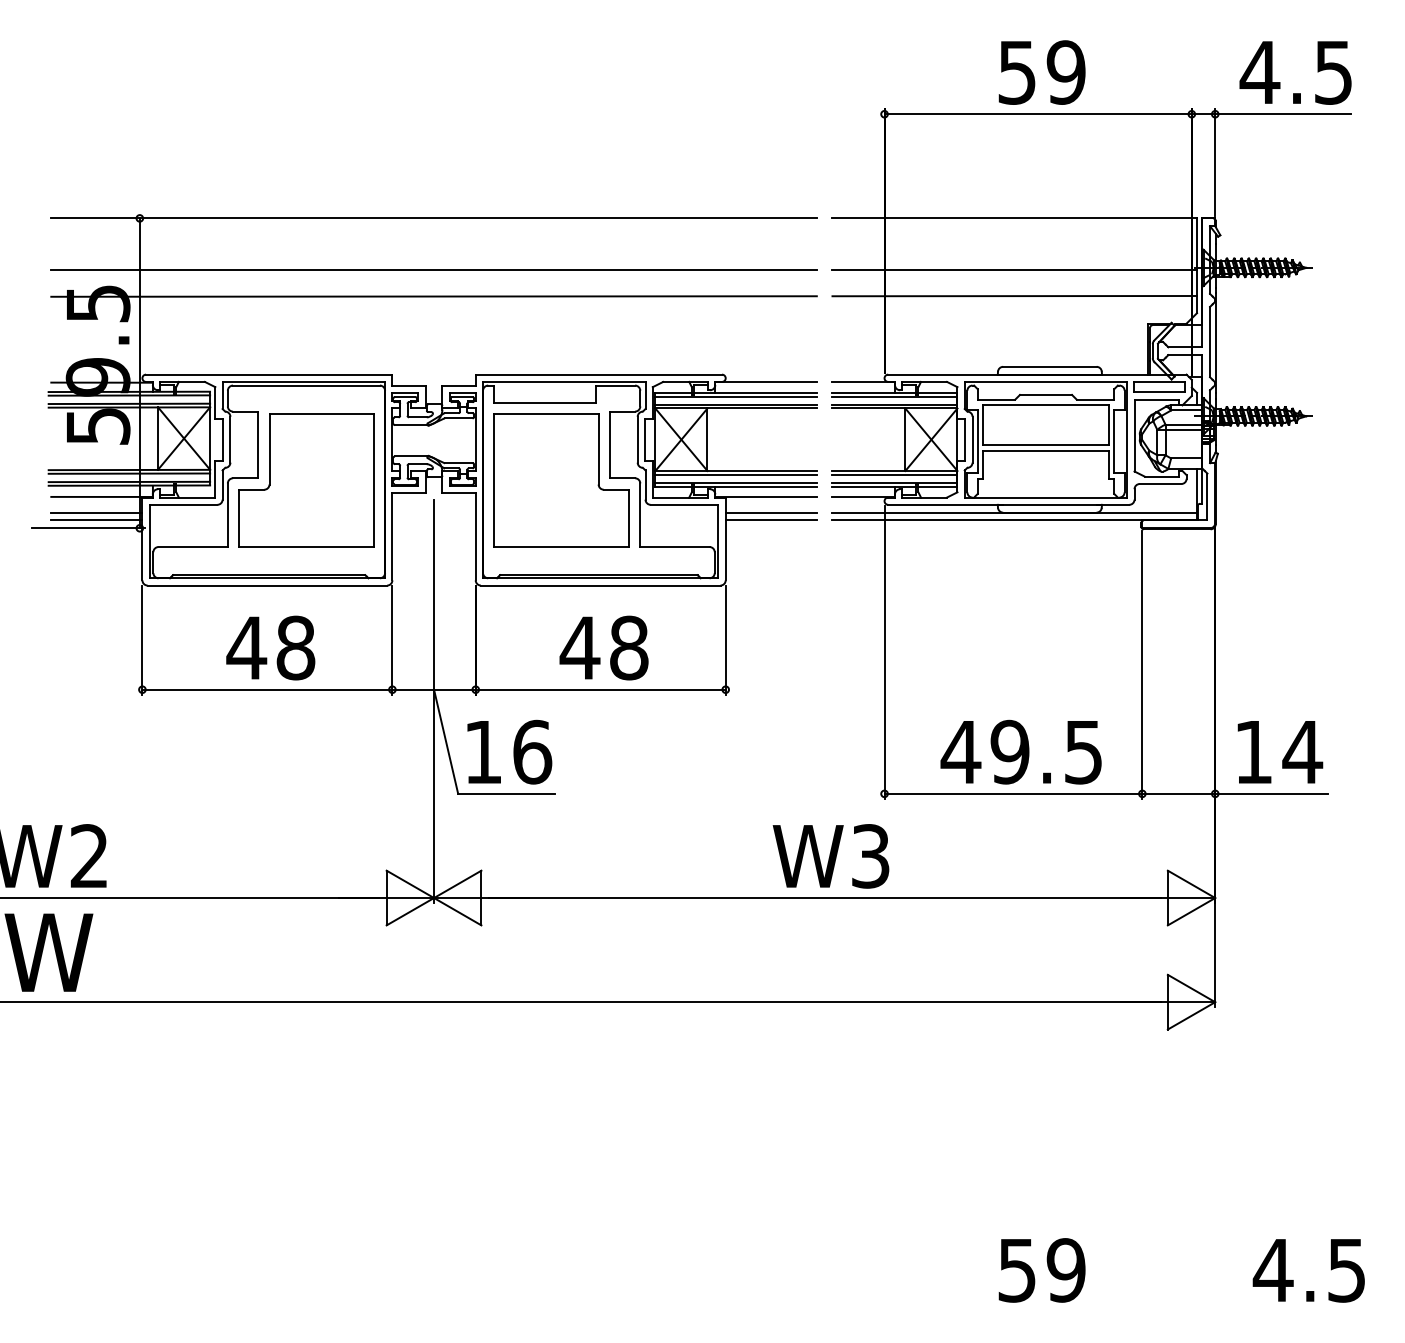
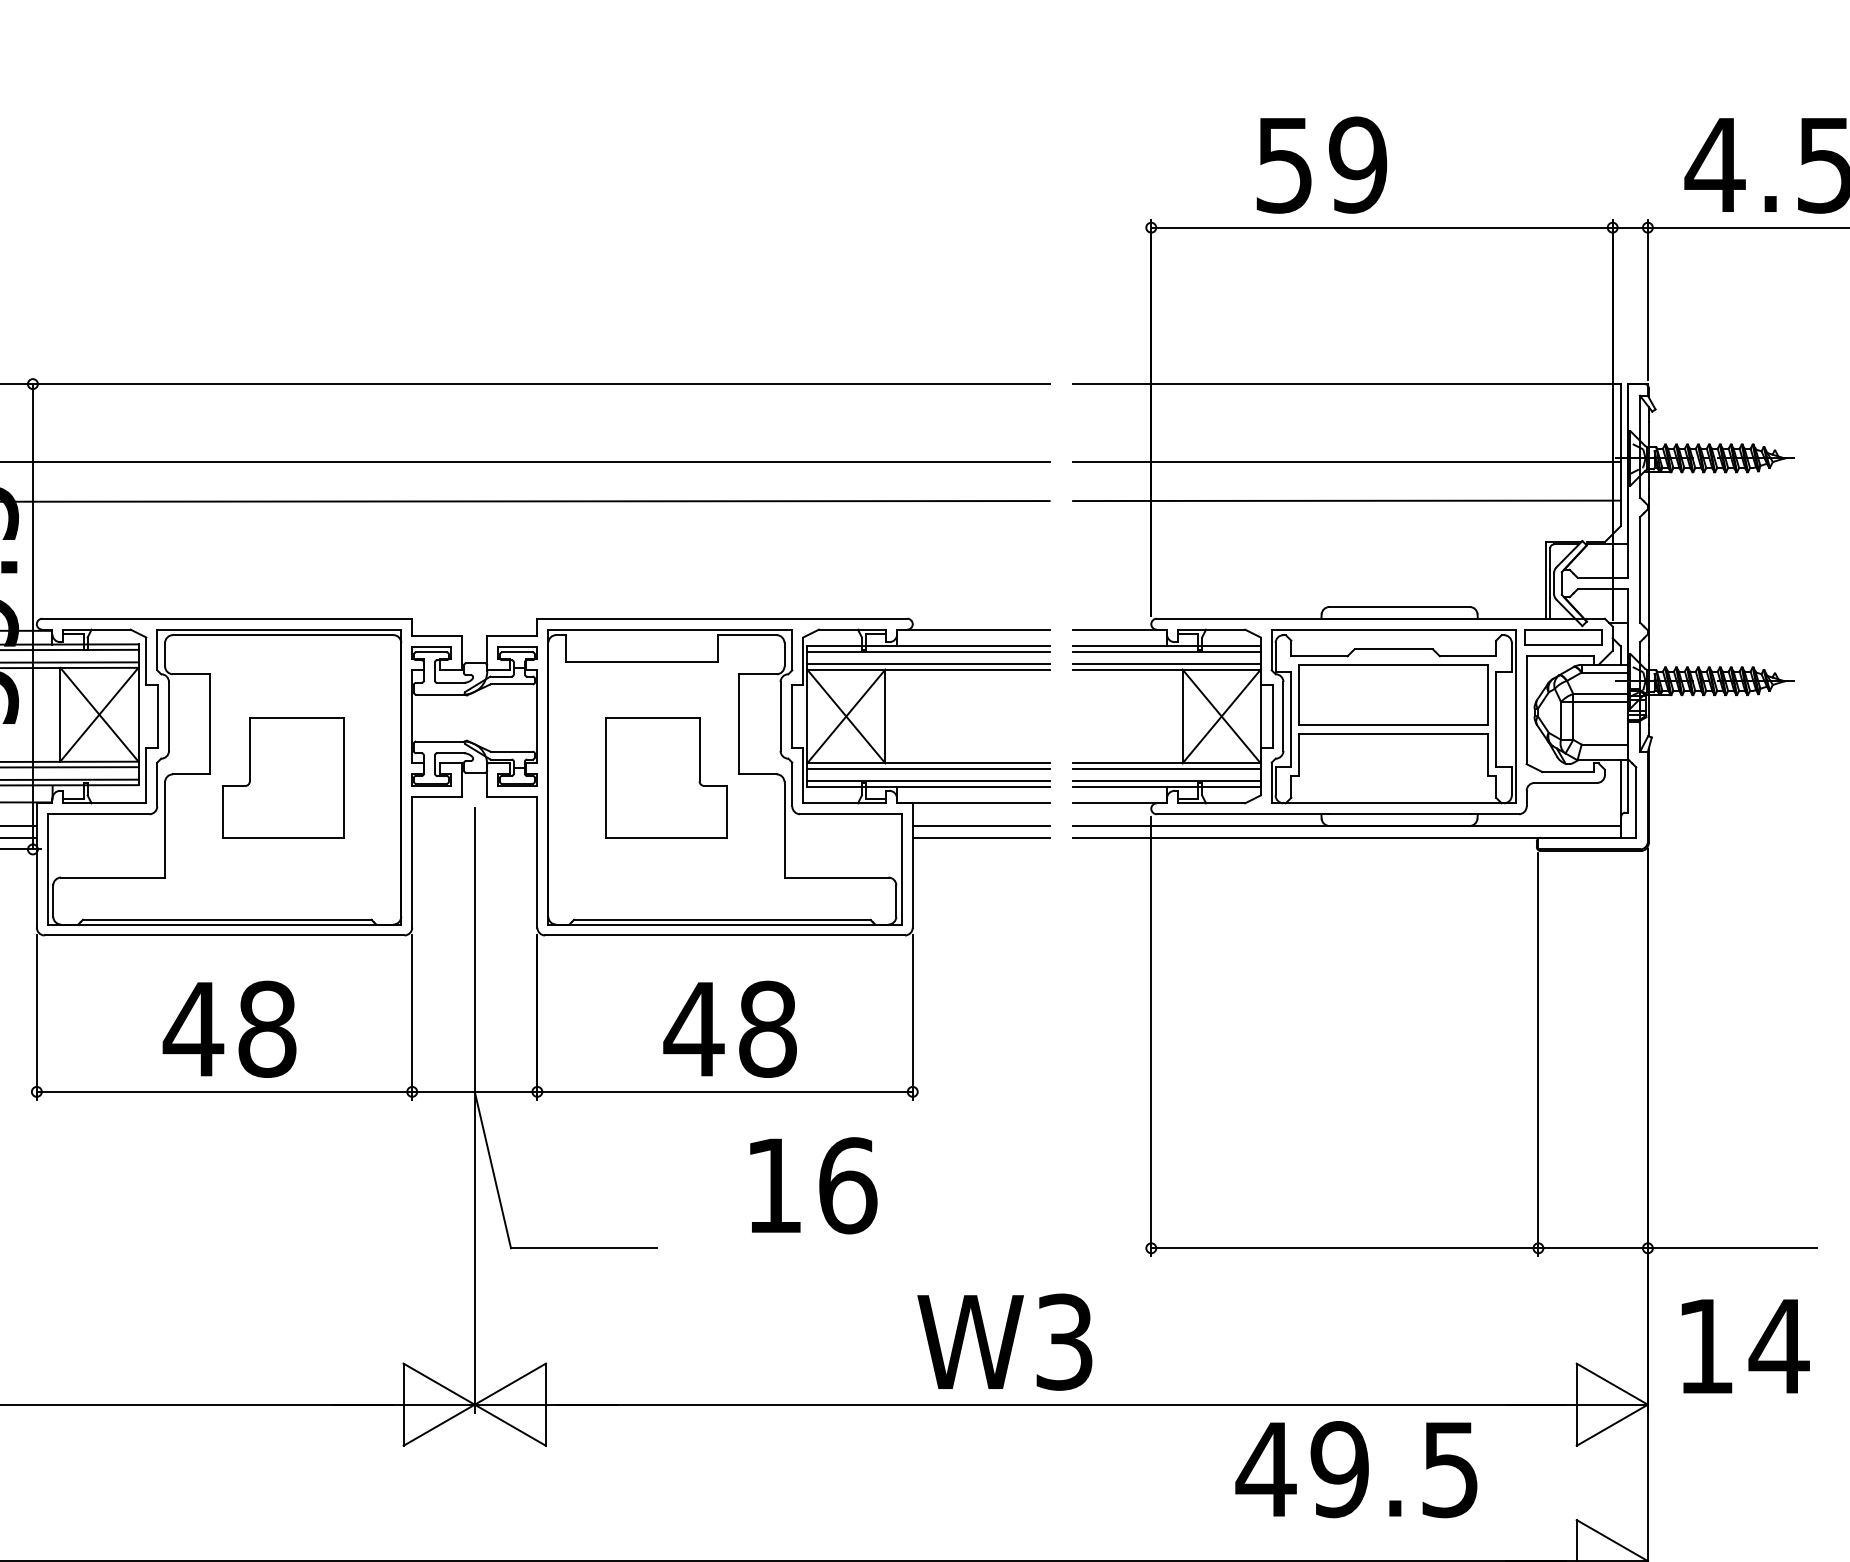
text: (1041, 72) -> (1320, 165), moved
part: (306, 480) -> (283, 777), size x0.6
part: (561, 480) -> (666, 777), size x0.6
text: (509, 751) -> (813, 1184), moved
text: (1020, 751) -> (1355, 1468), moved
text: (1280, 752) -> (1745, 1346), moved
text: (830, 856) -> (1004, 1342), moved

